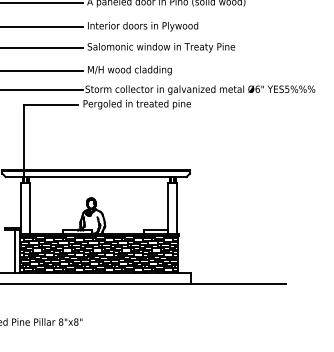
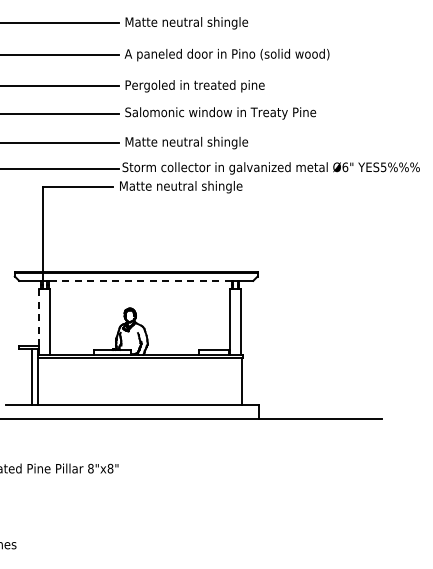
text: (143, 26) -> (197, 86), Interior doors in Plywood -> Pergoled in treated pine
text: (138, 70) -> (191, 142), M/H wood cladding -> Matte neutral shingle
text: (137, 104) -> (189, 187), Pergoled in treated pine -> Matte neutral shingle
line: (98, 176) -> (139, 280), solid -> dashed
line: (21, 205) -> (39, 317), solid -> dashed
hatch: (98, 254) -> (139, 381), removed

